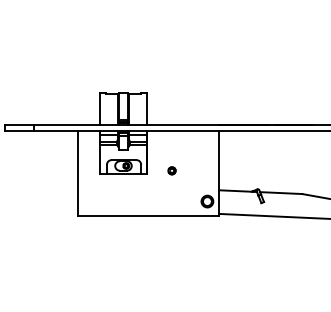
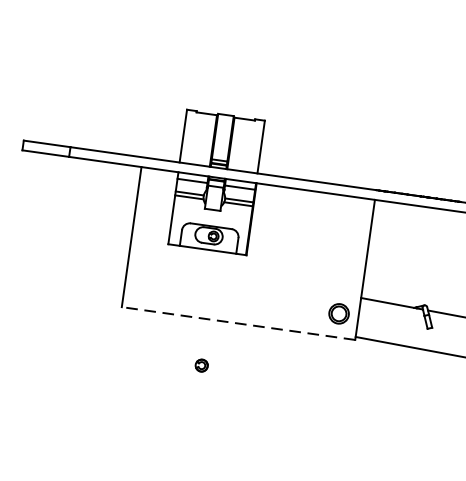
part: (171, 170) -> (200, 364), moved
line: (148, 215) -> (238, 323), solid -> dashed

